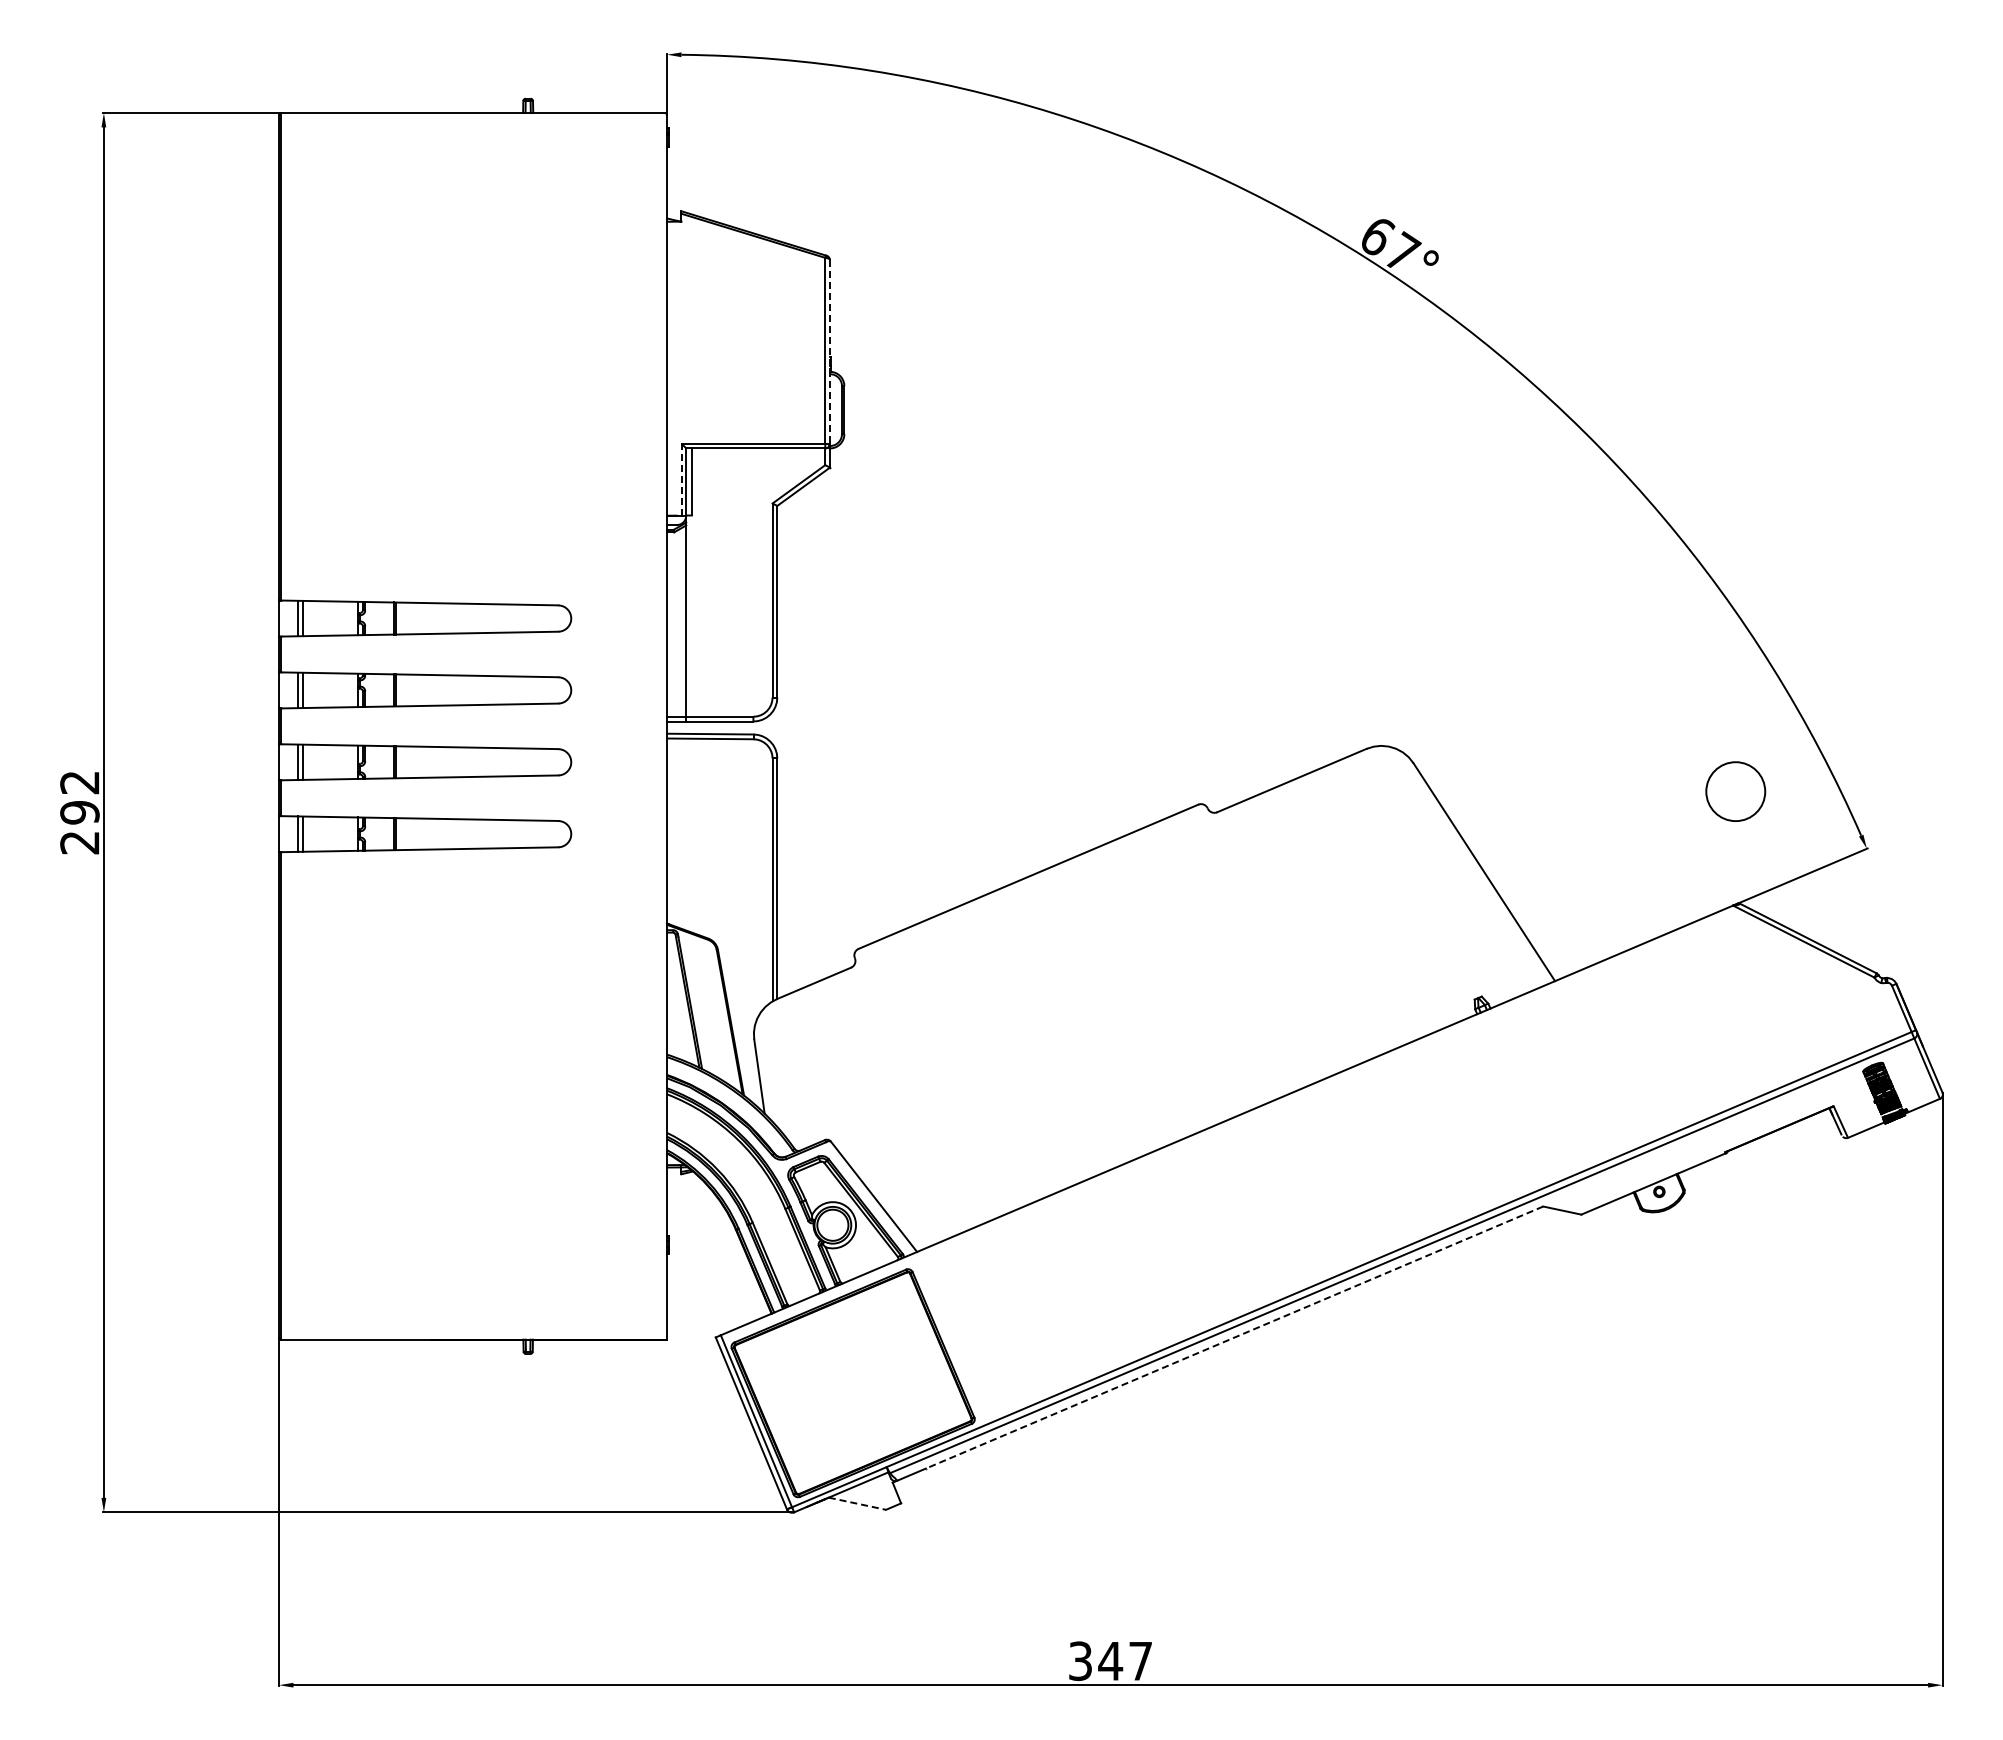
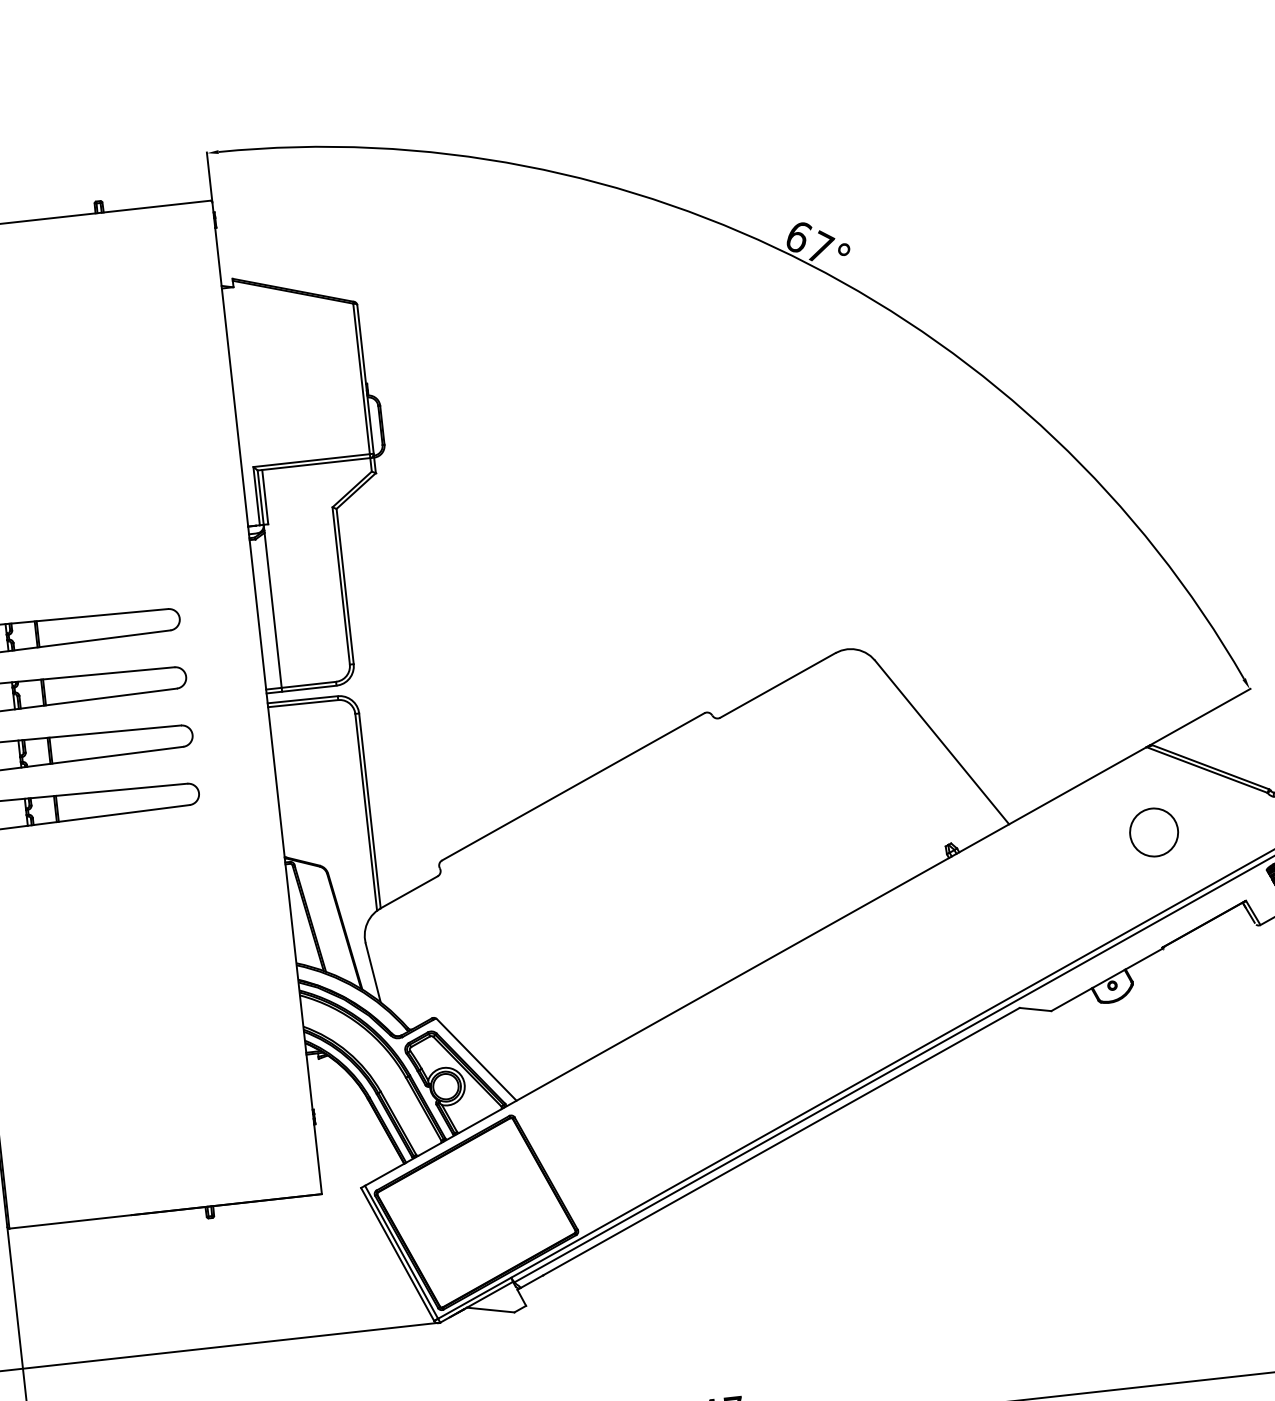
line: (830, 352) -> (365, 379), dashed -> solid
line: (681, 479) -> (256, 496), dashed -> solid
circle: (1735, 791) -> (1153, 832), moved
line: (1234, 1337) -> (781, 1141), dashed -> solid
line: (857, 1503) -> (490, 1309), dashed -> solid

